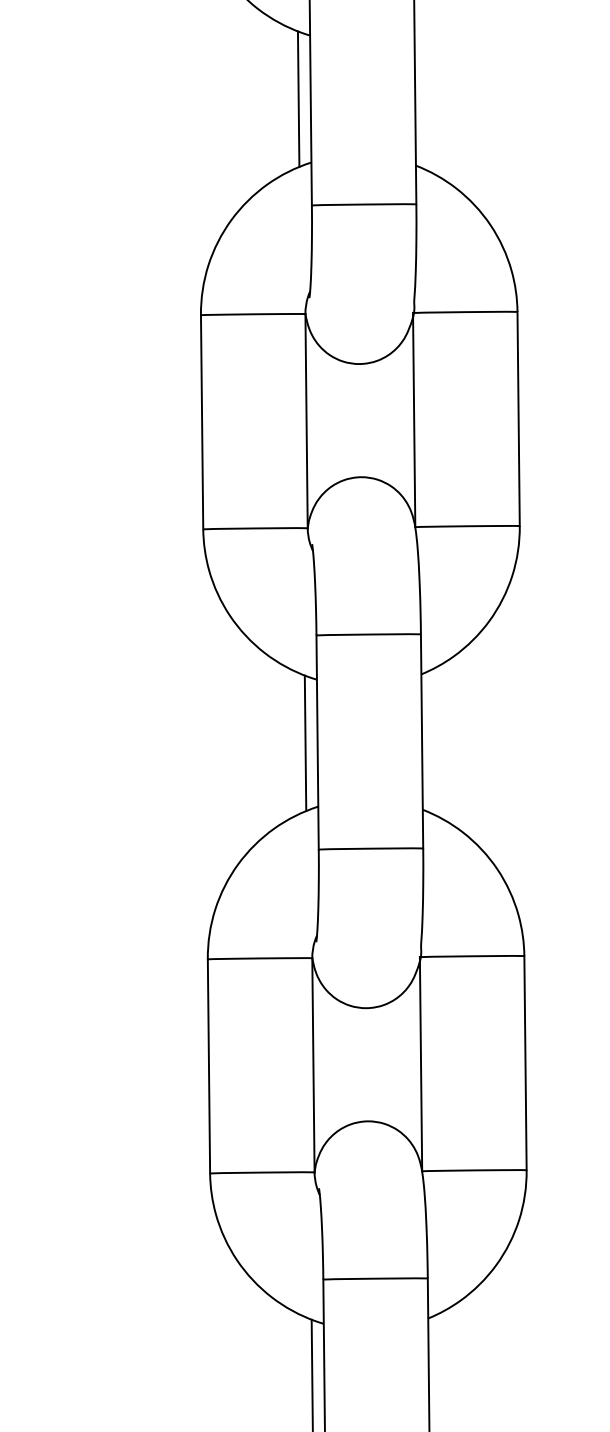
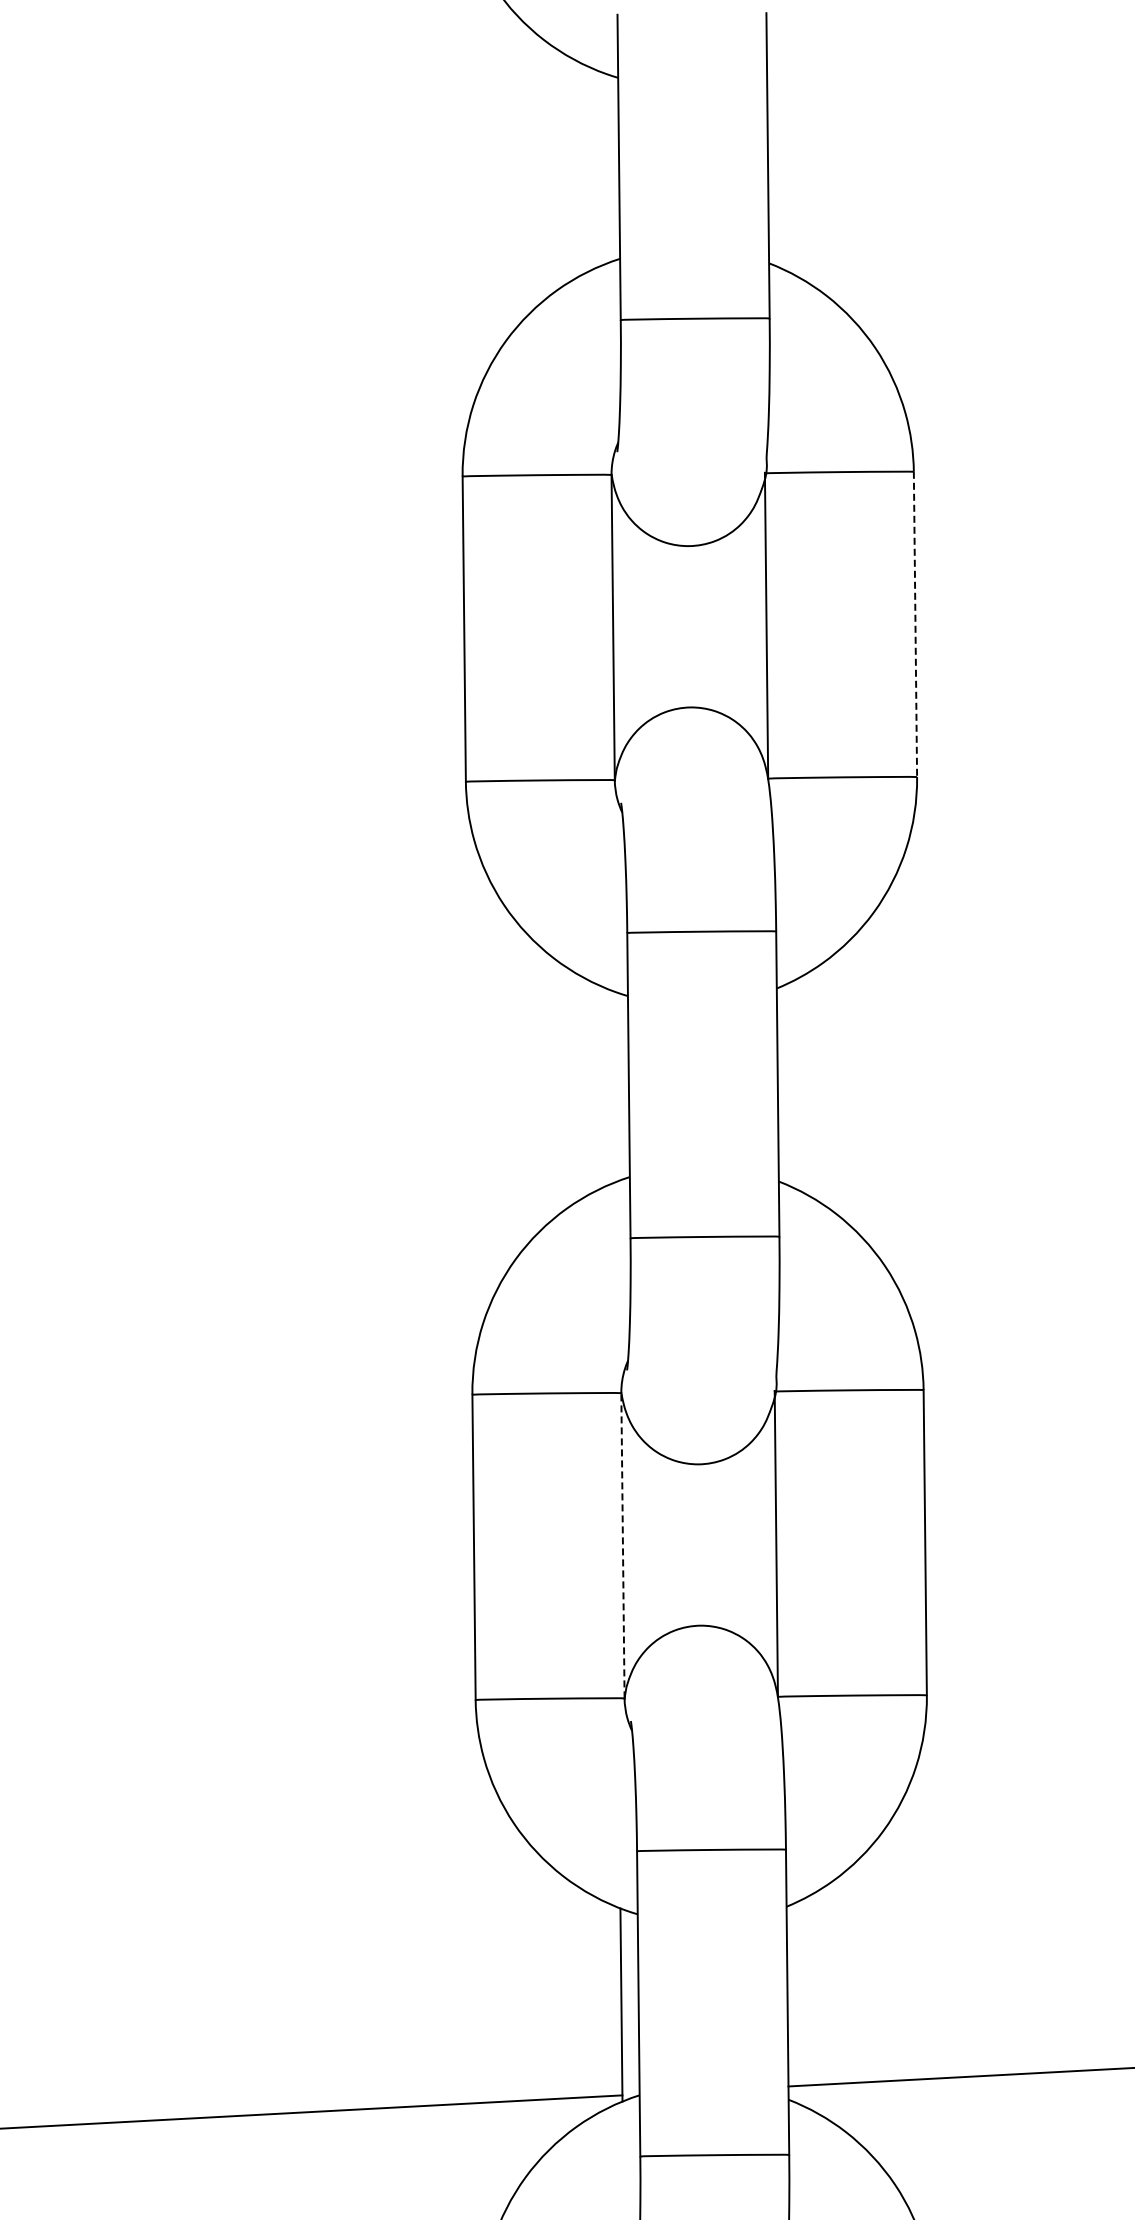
line: (298, 99) -> (601, 168), removed
line: (518, 419) -> (915, 624), solid -> dashed
line: (305, 743) -> (611, 1086), removed
line: (313, 1065) -> (622, 1545), solid -> dashed

